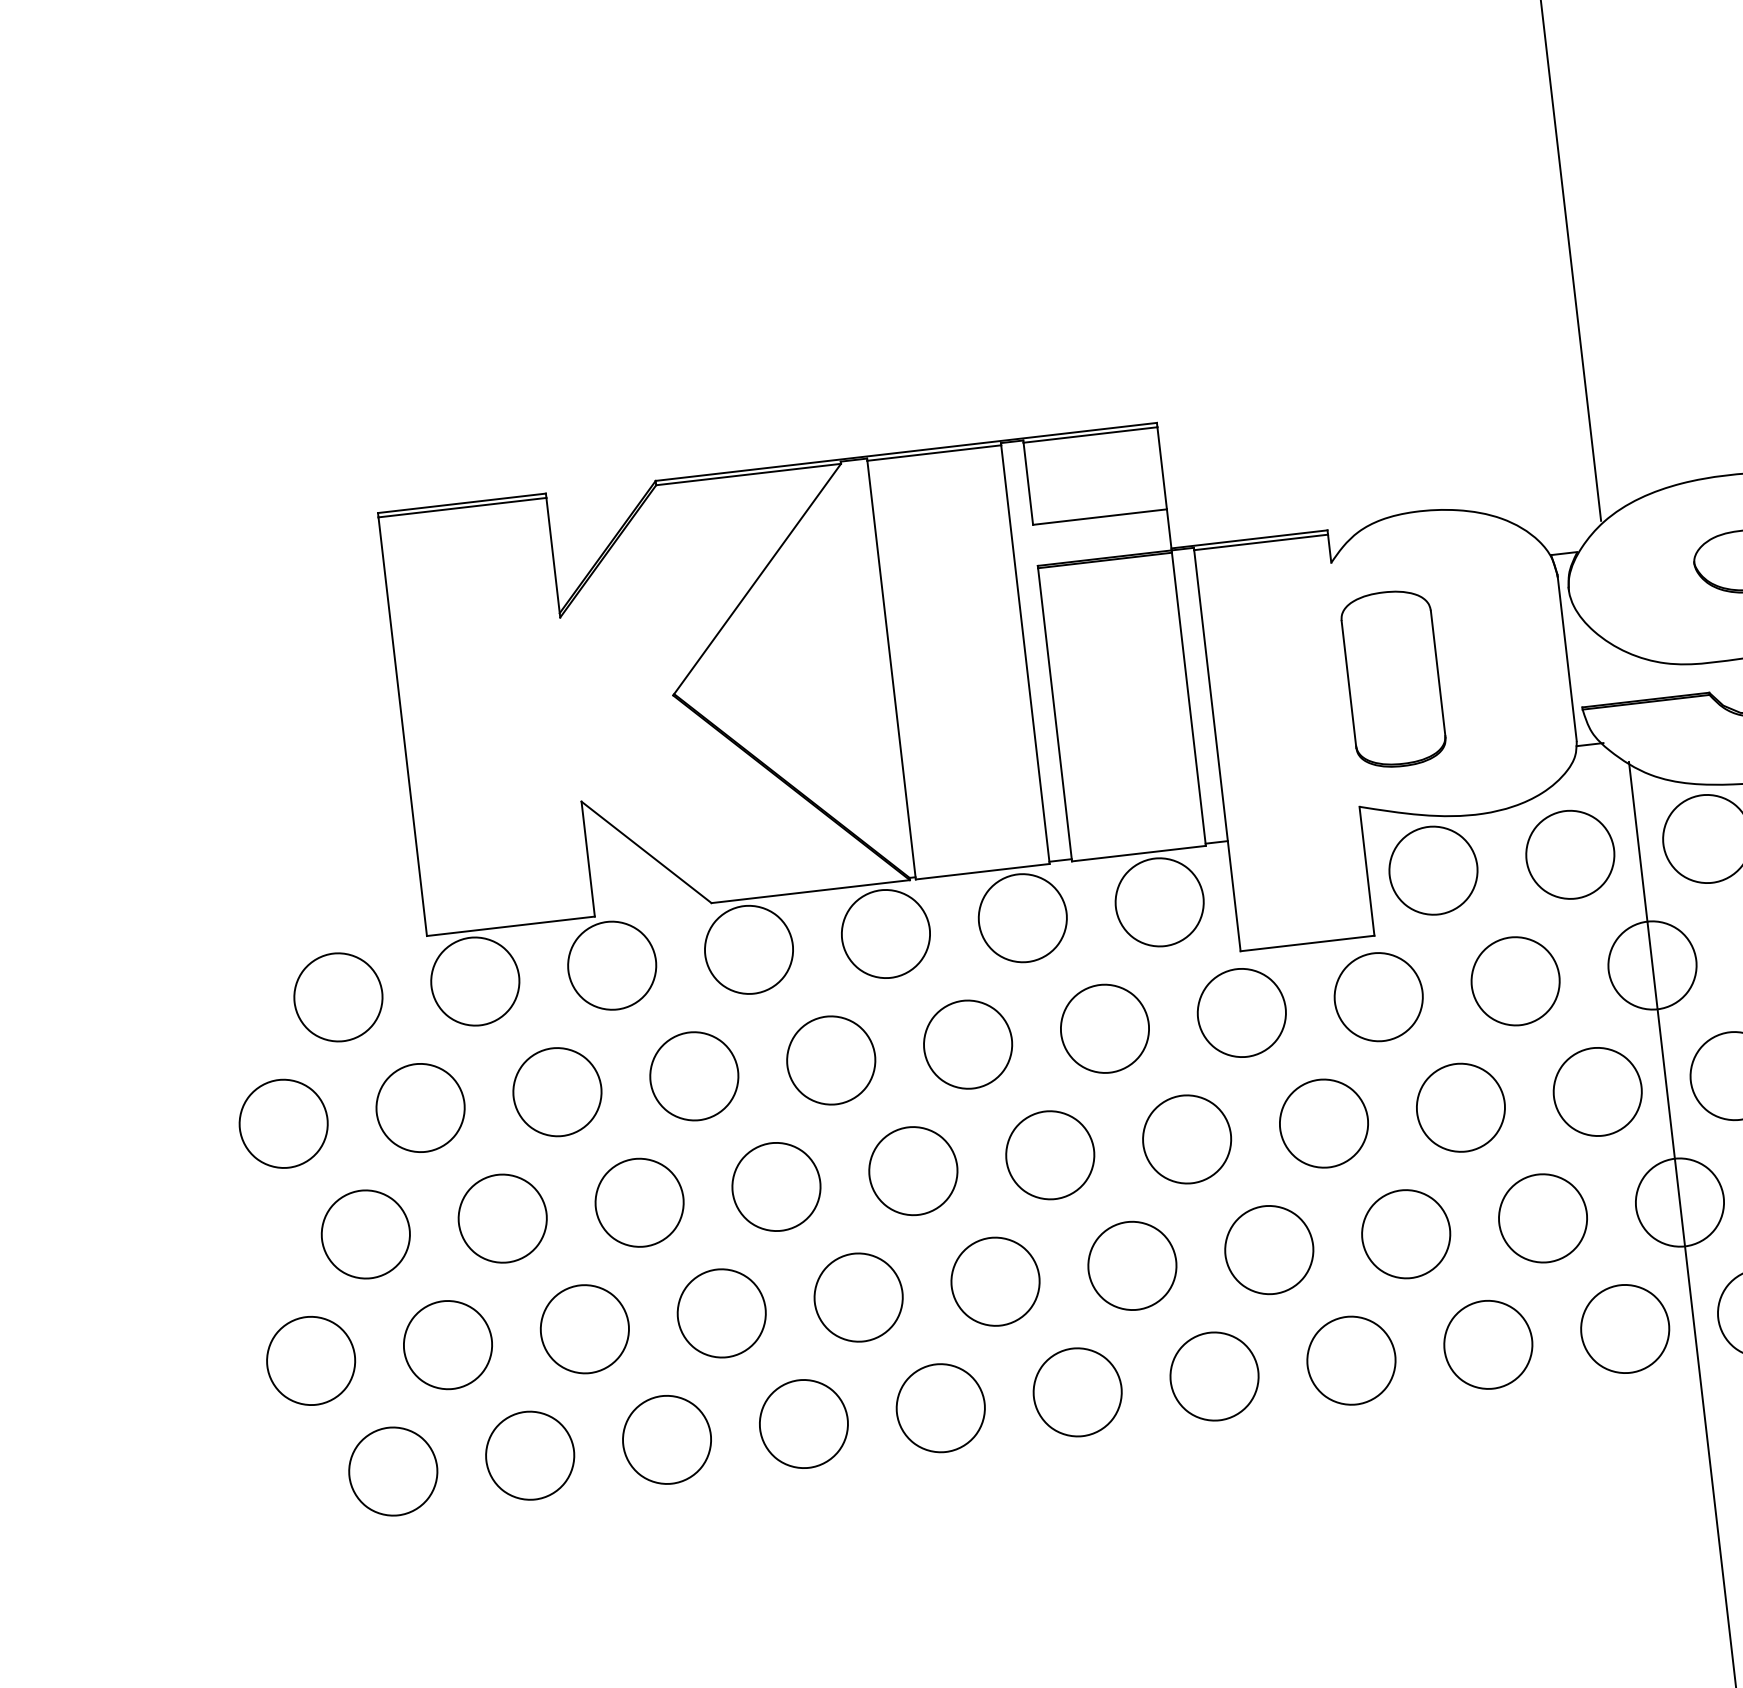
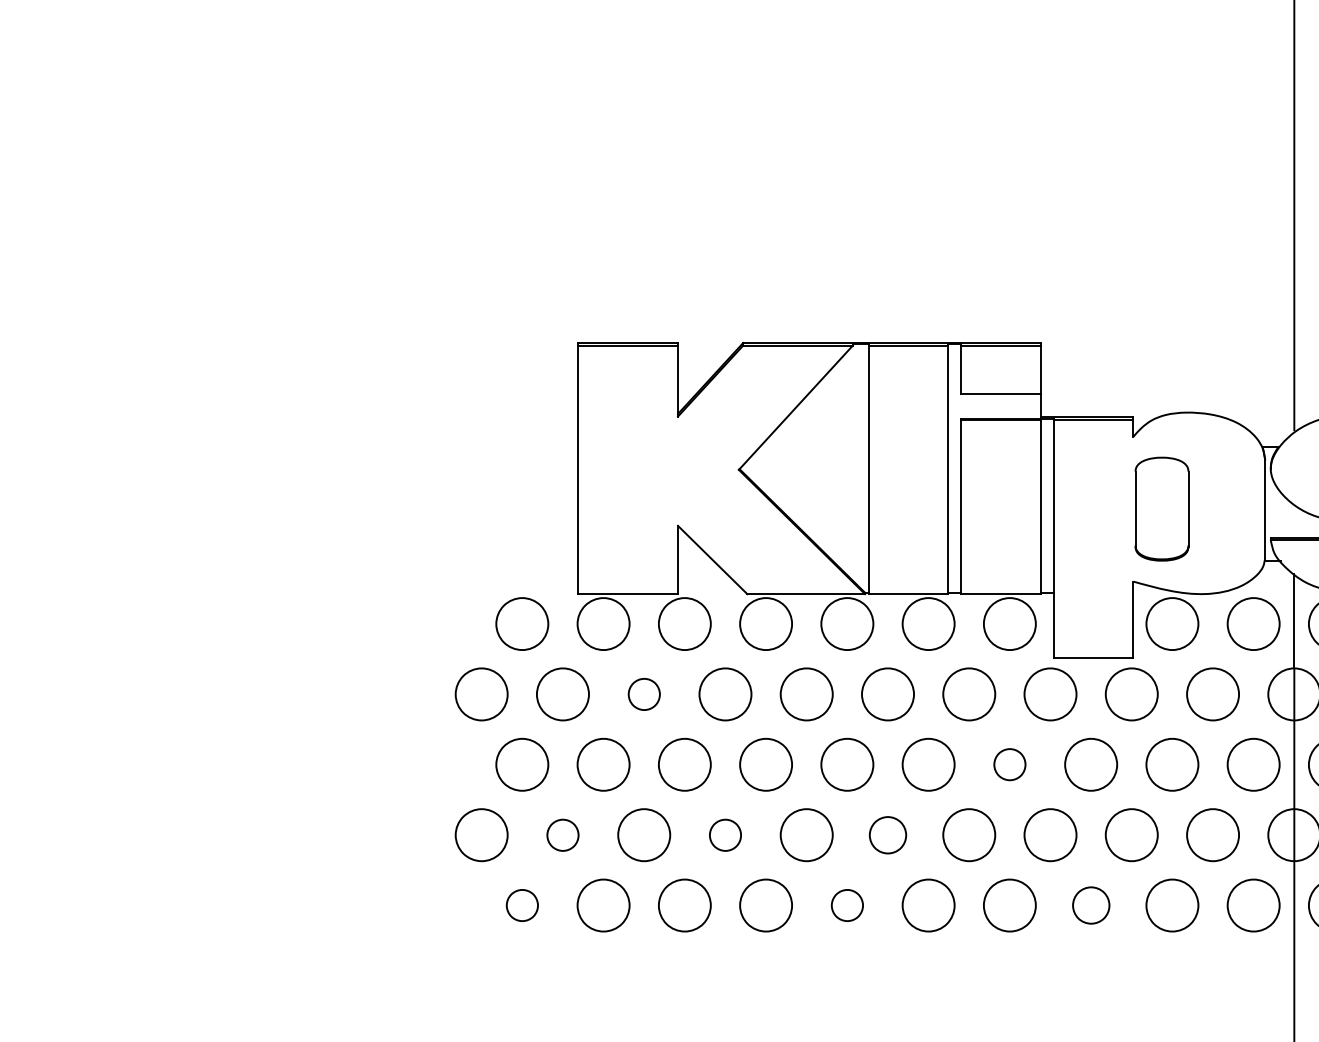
part: (557, 1092) -> (644, 694), size x0.6
part: (1186, 1139) -> (1009, 764), size x0.6
part: (994, 1282) -> (887, 835), size x0.7
part: (721, 1313) -> (725, 835), size x0.6
part: (447, 1345) -> (562, 835), size x0.6
part: (1352, 1360) -> (1091, 905), size x0.7
part: (941, 1408) -> (847, 905), size x0.6
part: (393, 1471) -> (522, 905), size x0.6

